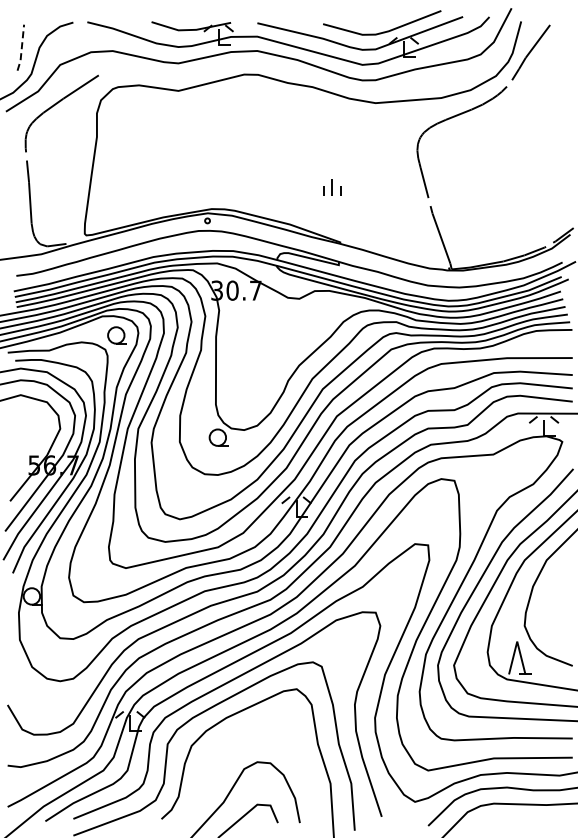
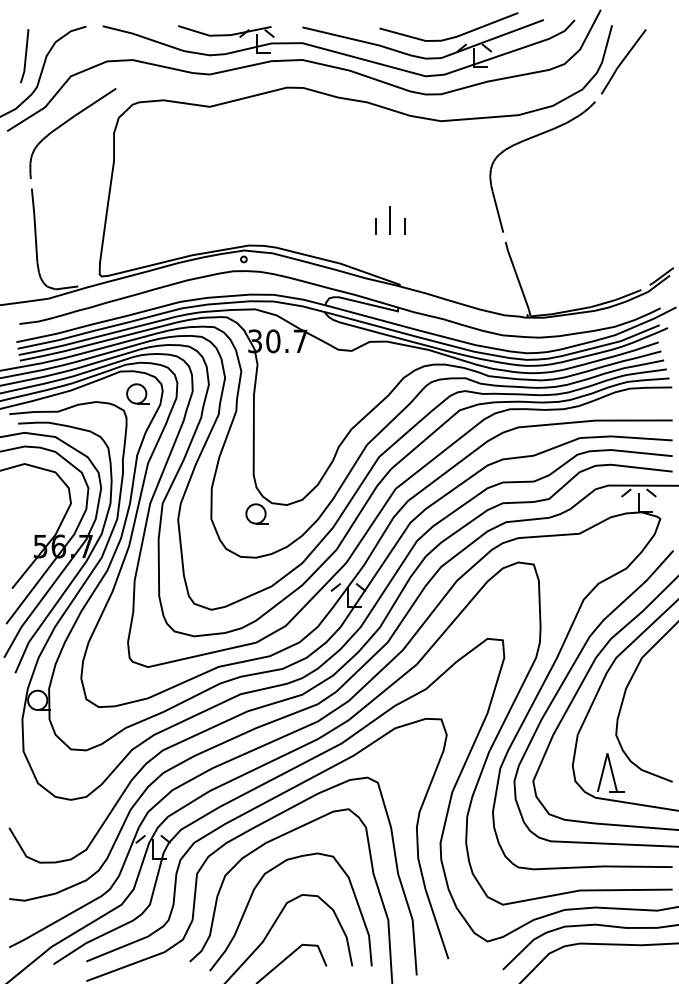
line: (21, 48) -> (25, 57), dashed -> solid
part: (332, 187) -> (390, 220), size x1.43
curve: (215, 762) -> (253, 895), added

